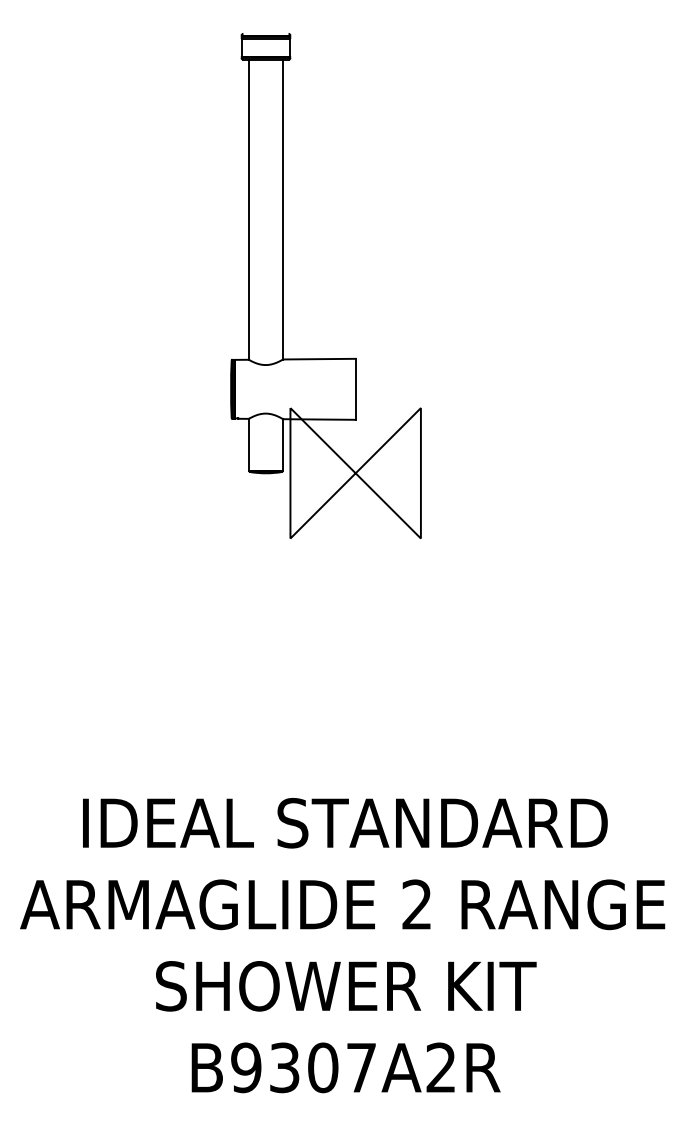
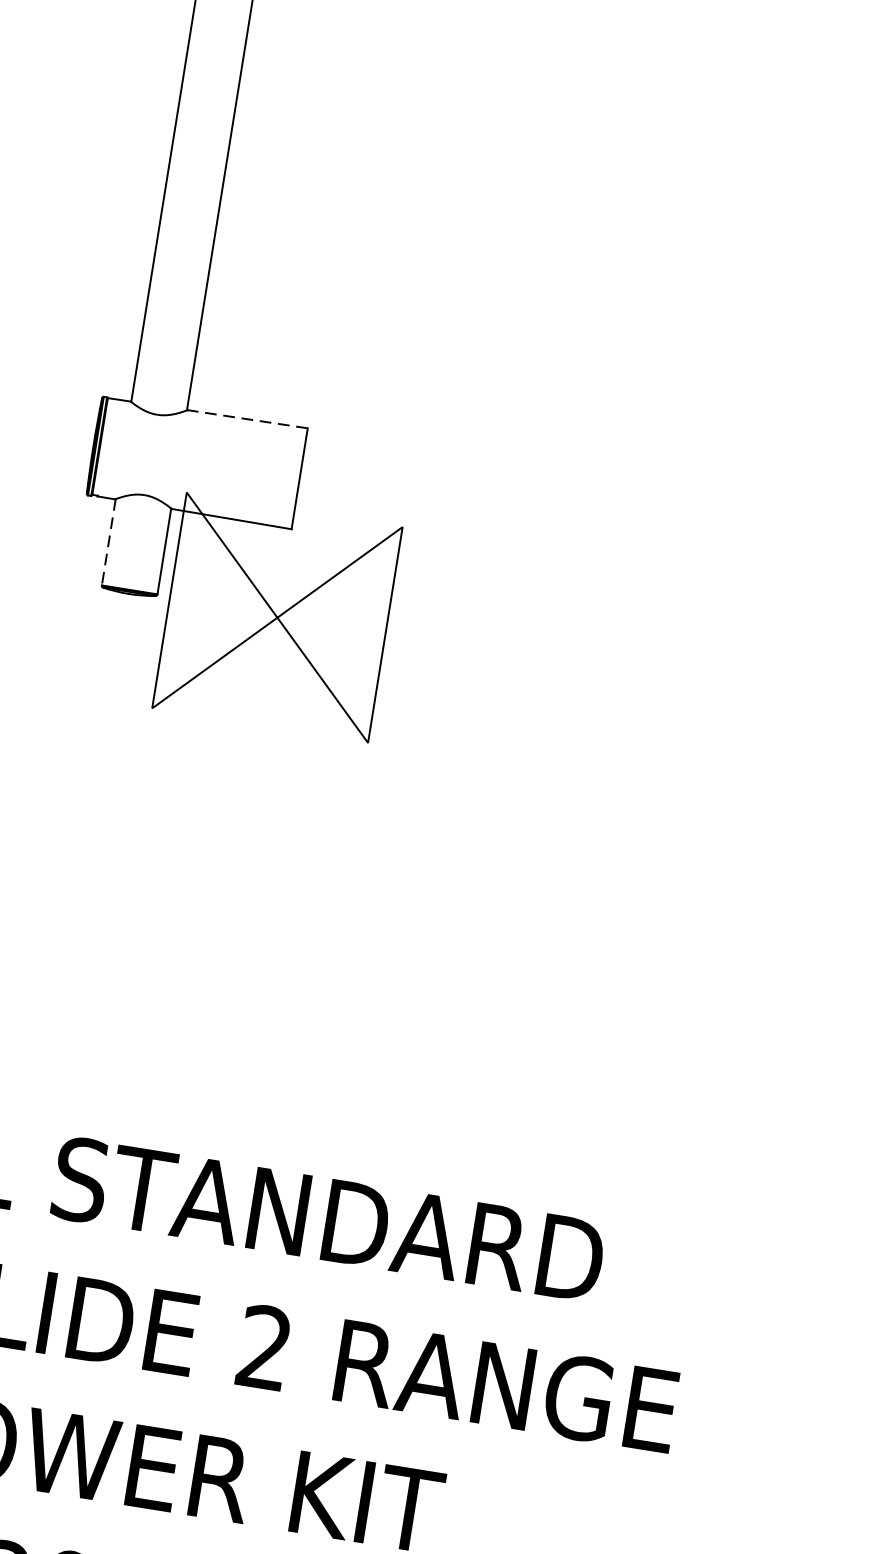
line: (318, 359) -> (246, 419), solid -> dashed
line: (249, 445) -> (109, 543), solid -> dashed

